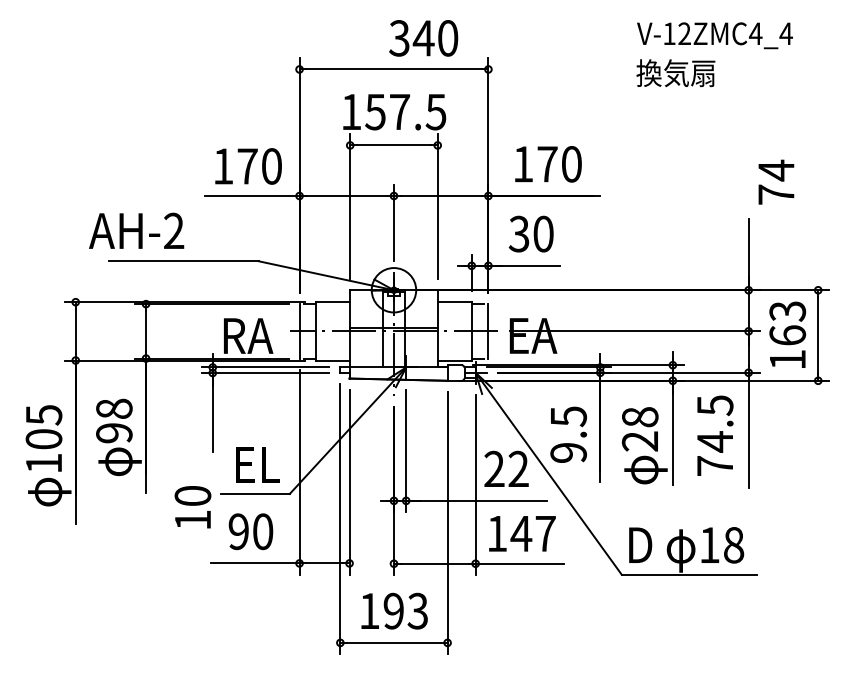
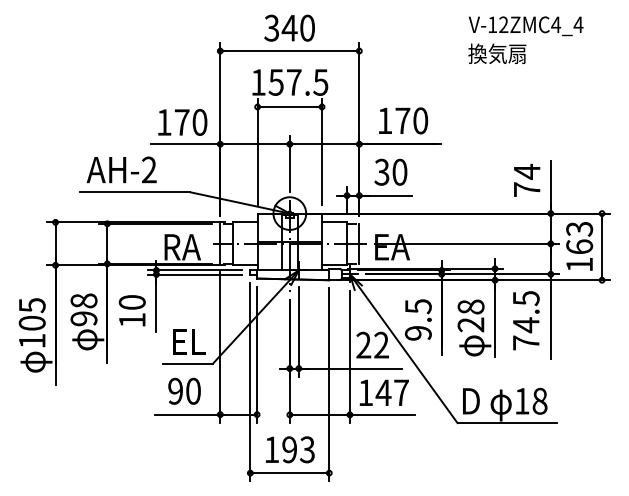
text: (423, 38) -> (289, 28), moved
text: (776, 181) -> (527, 179), moved
text: (136, 230) -> (121, 169), moved
text: (192, 507) -> (131, 310), moved

